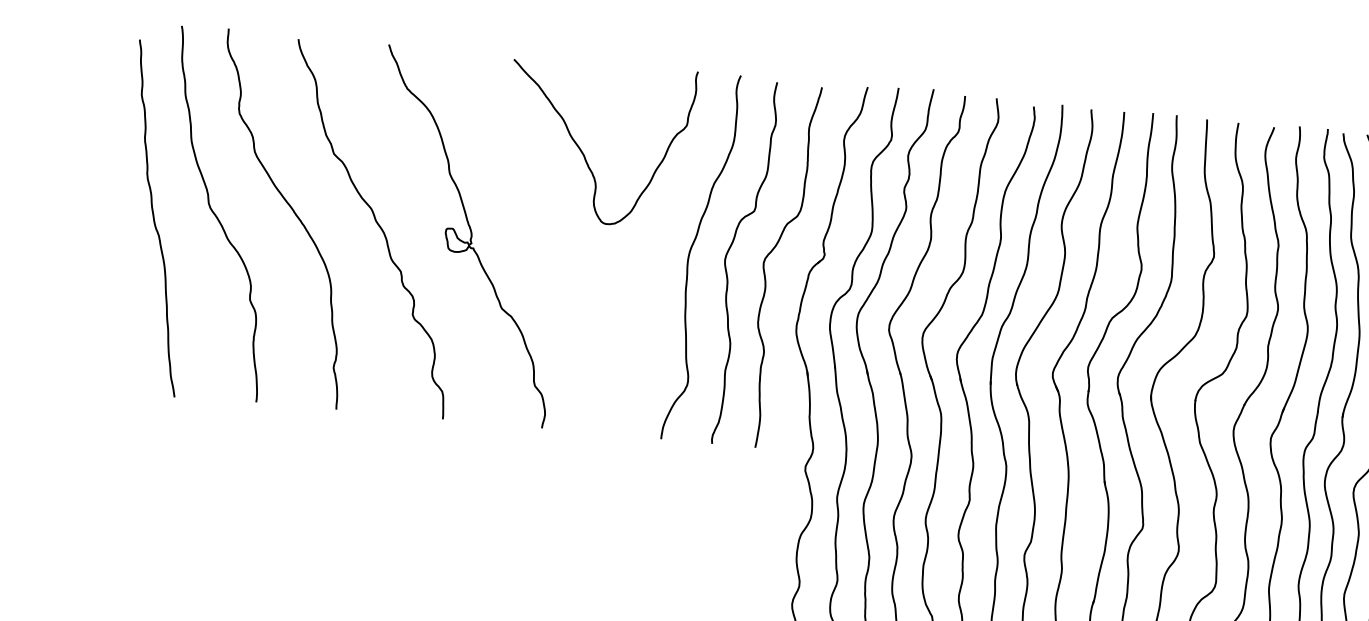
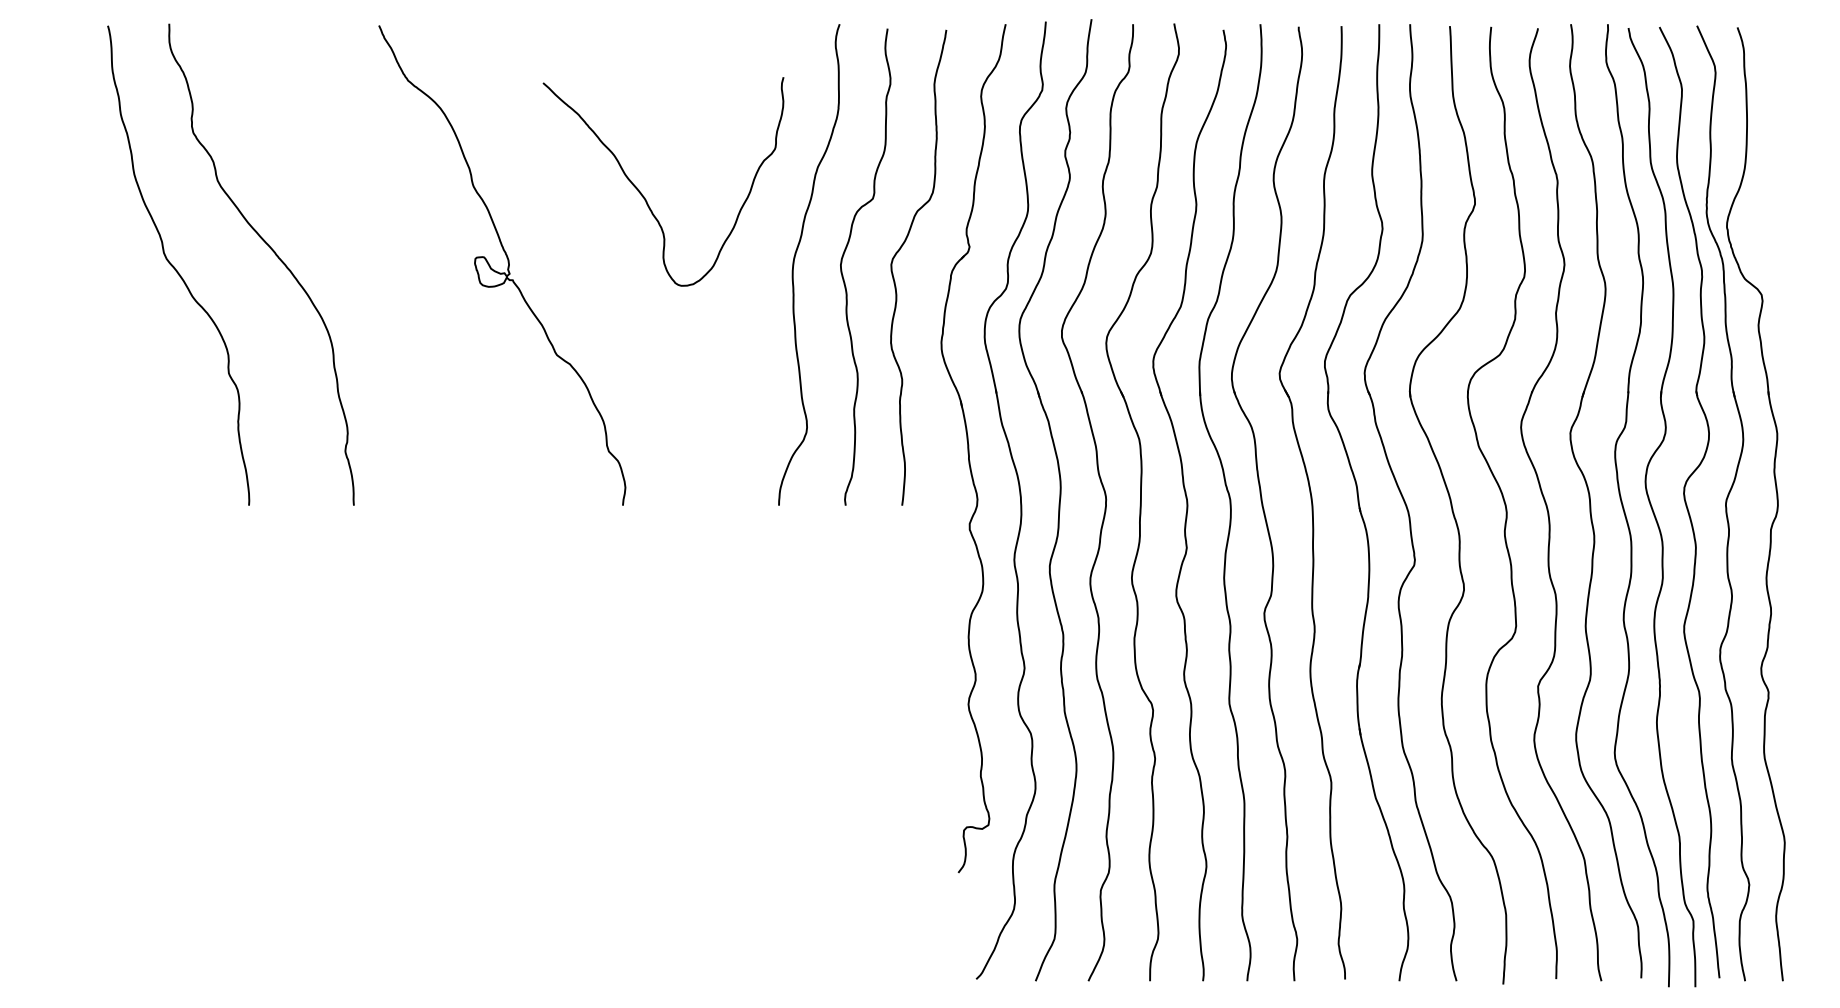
curve: (583, 153) -> (644, 196), moved
curve: (154, 218) -> (95, 278), removed
curve: (376, 223) -> (384, 259), removed

